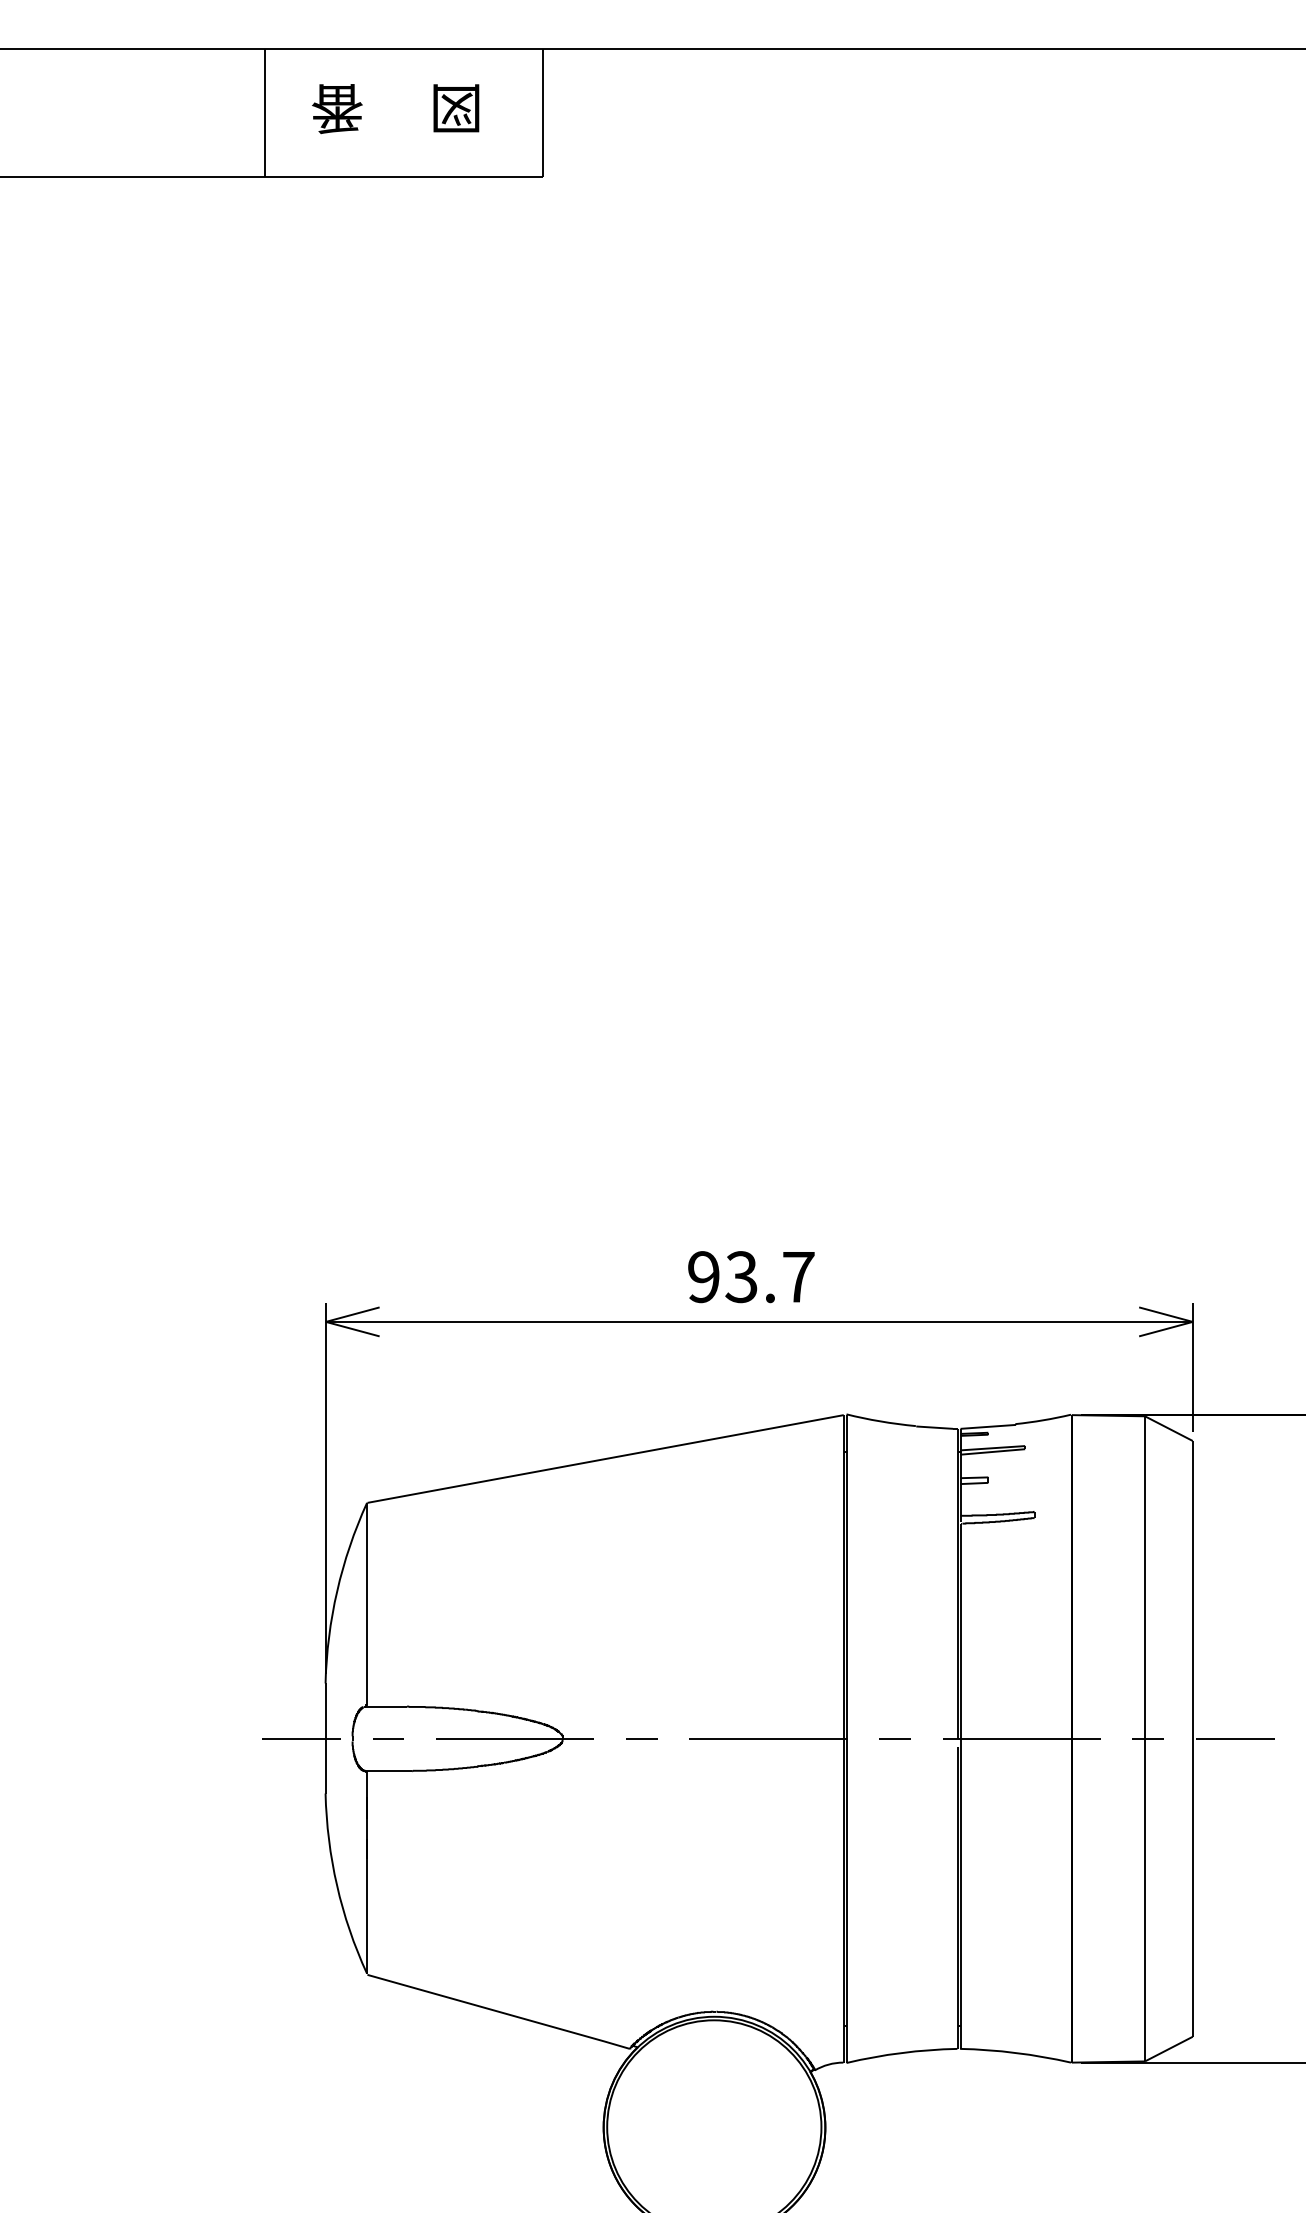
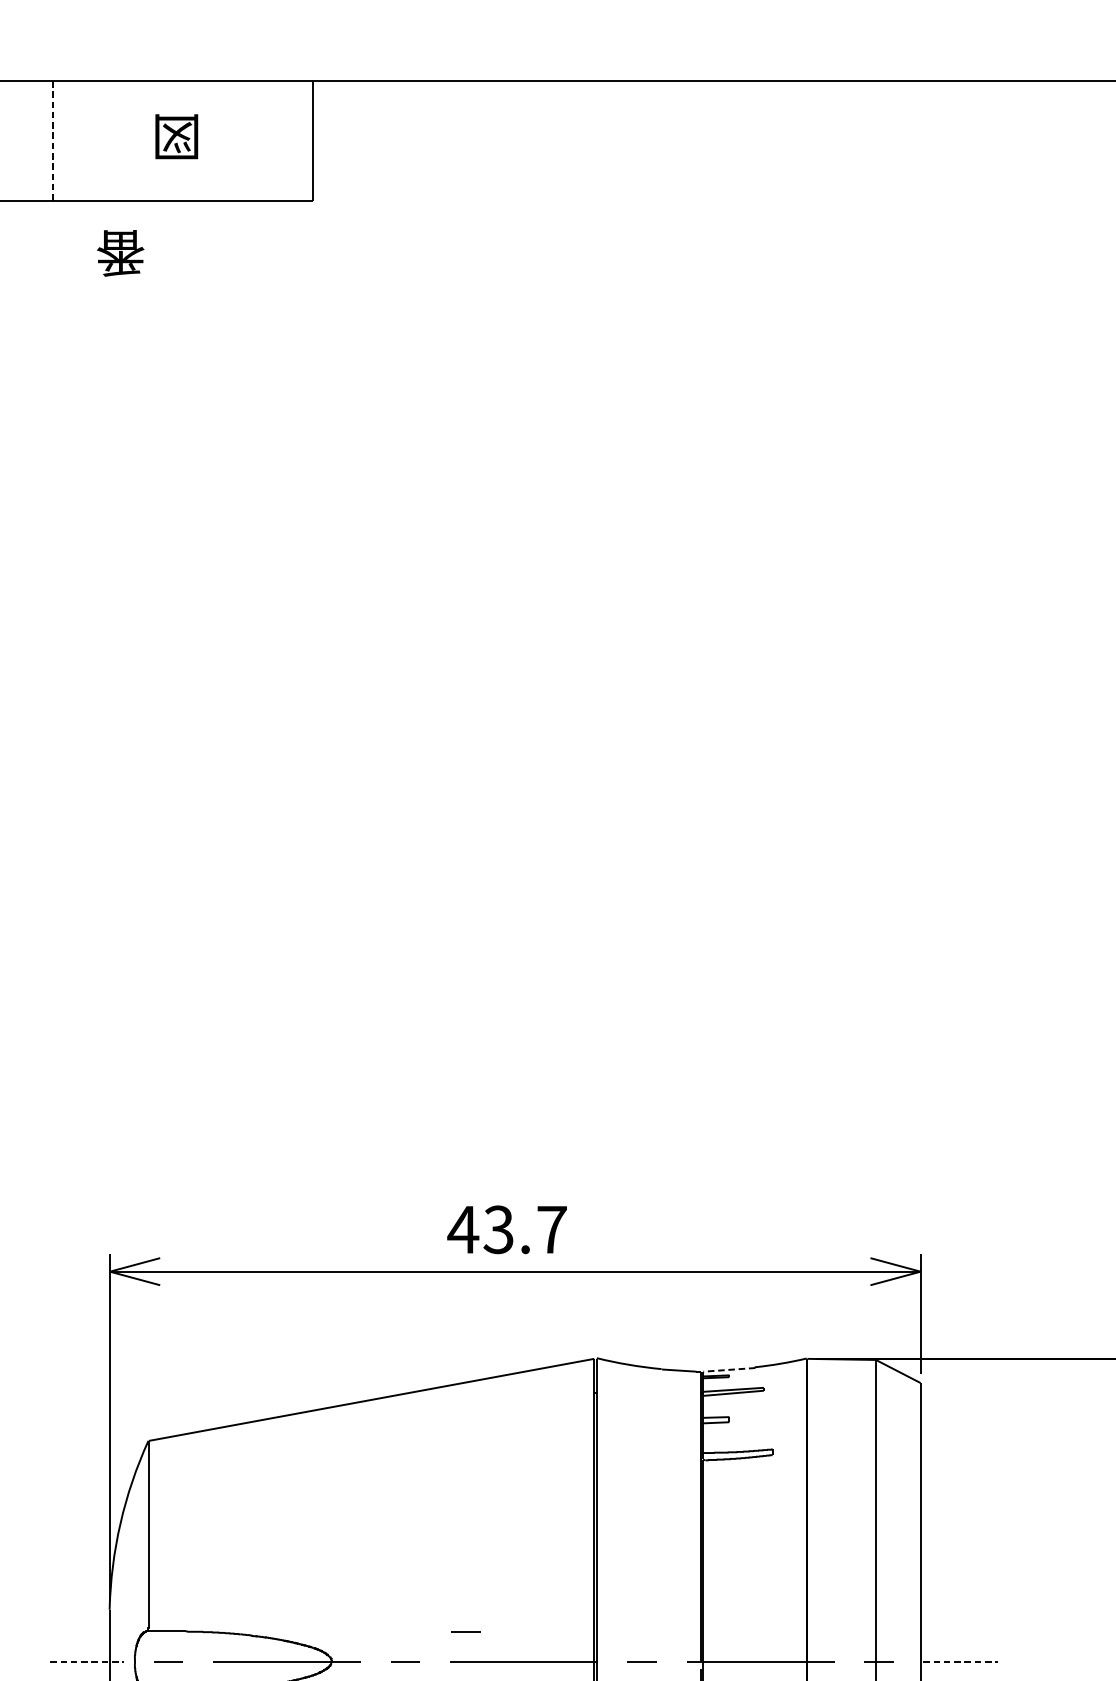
text: (456, 108) -> (176, 136), moved
text: (337, 109) -> (120, 253), moved
line: (265, 113) -> (53, 141), solid -> dashed
text: (703, 1277) -> (463, 1230), 93.7 -> 43.7
line: (988, 1426) -> (729, 1369), solid -> dashed
line: (706, 1706) -> (465, 1631), added
line: (301, 1739) -> (87, 1662), solid -> dashed
line: (1235, 1739) -> (960, 1662), solid -> dashed

